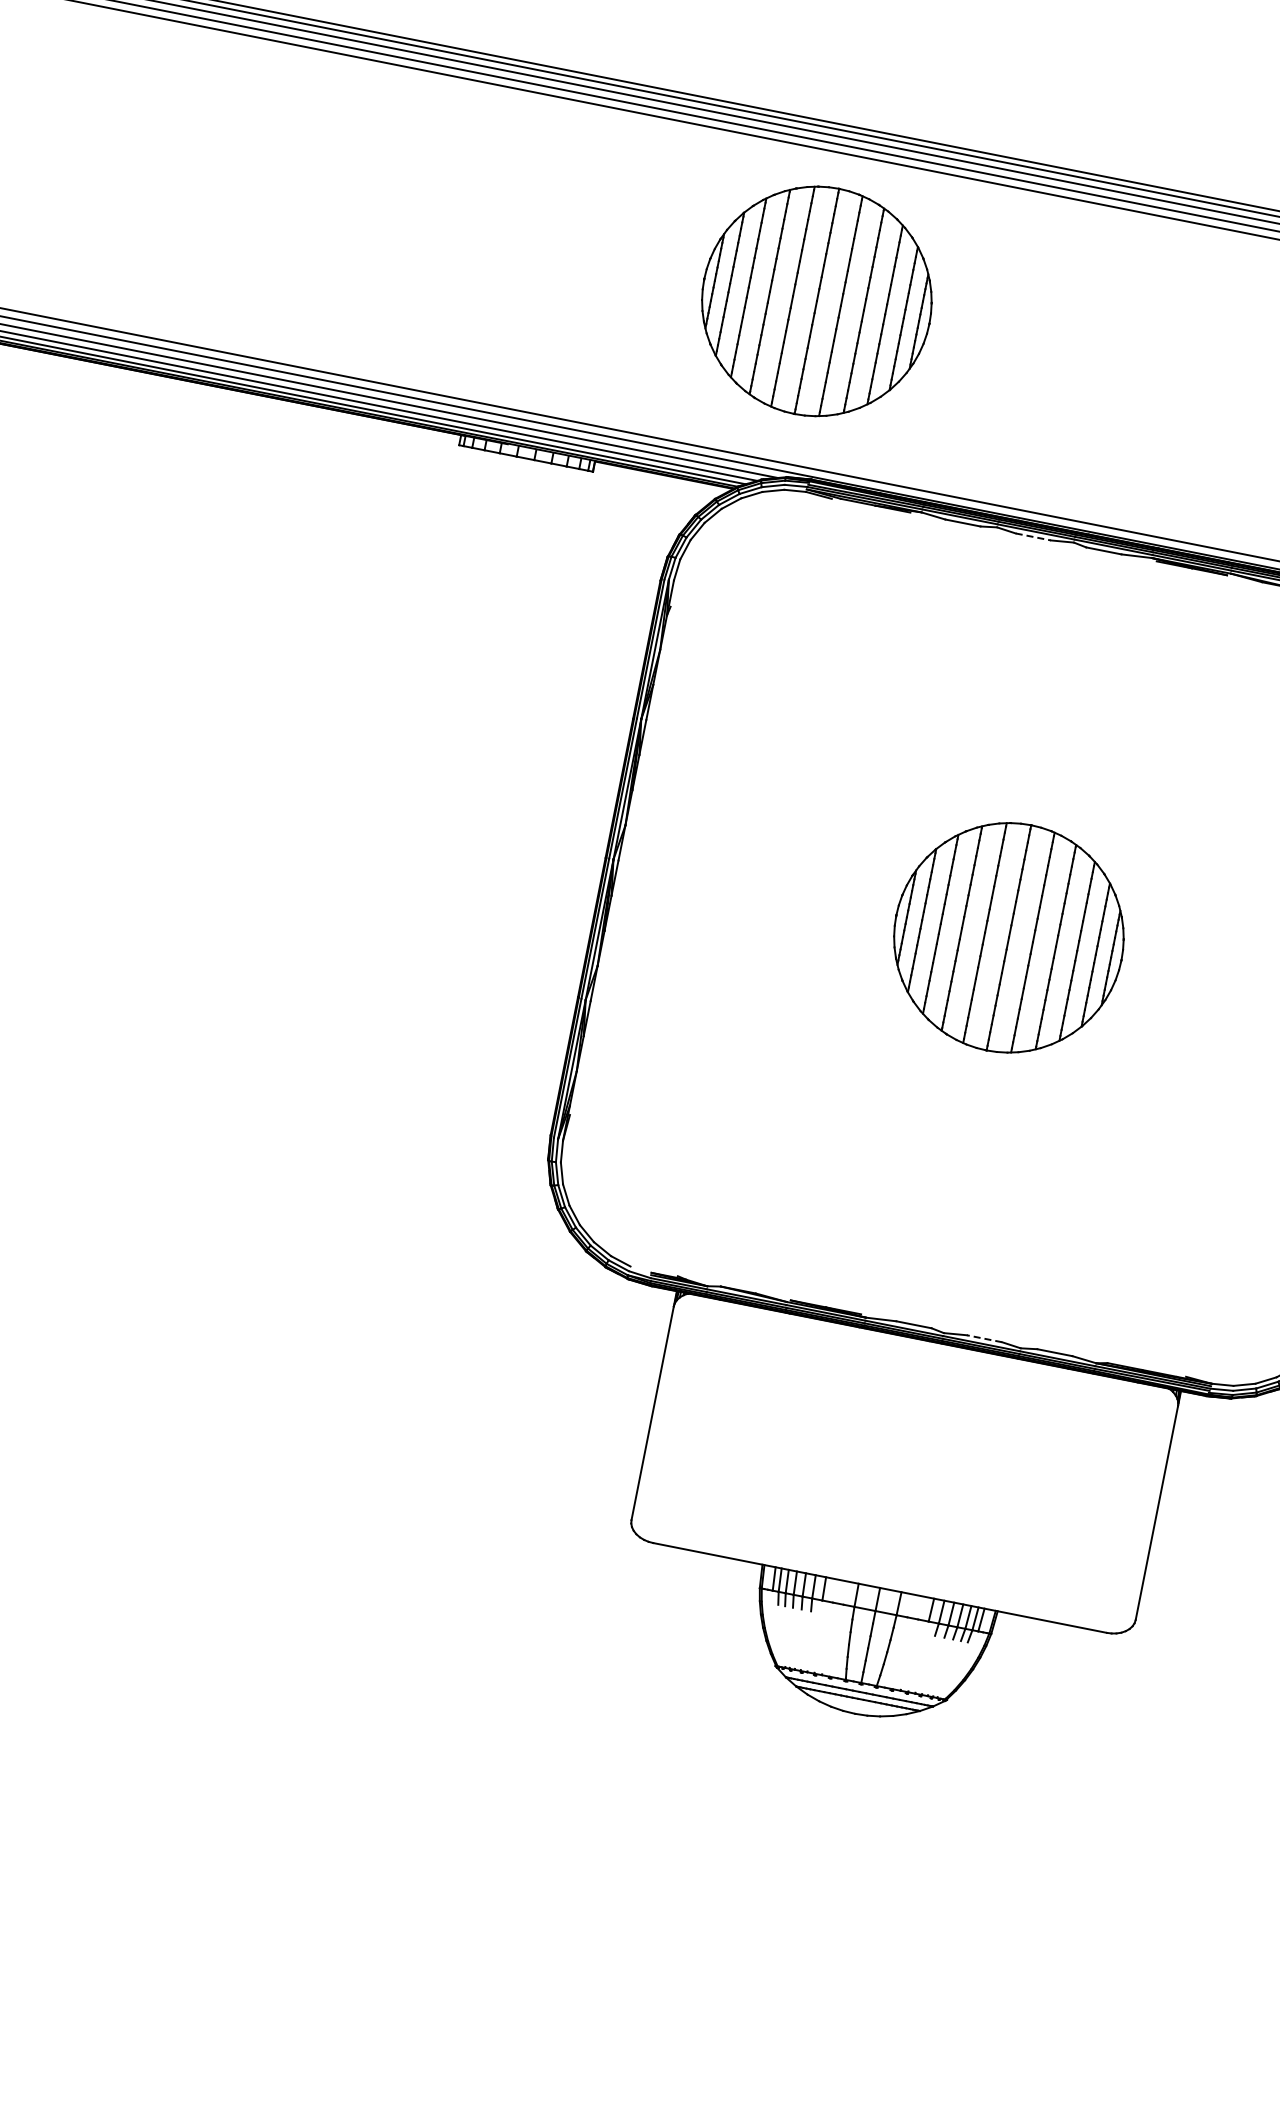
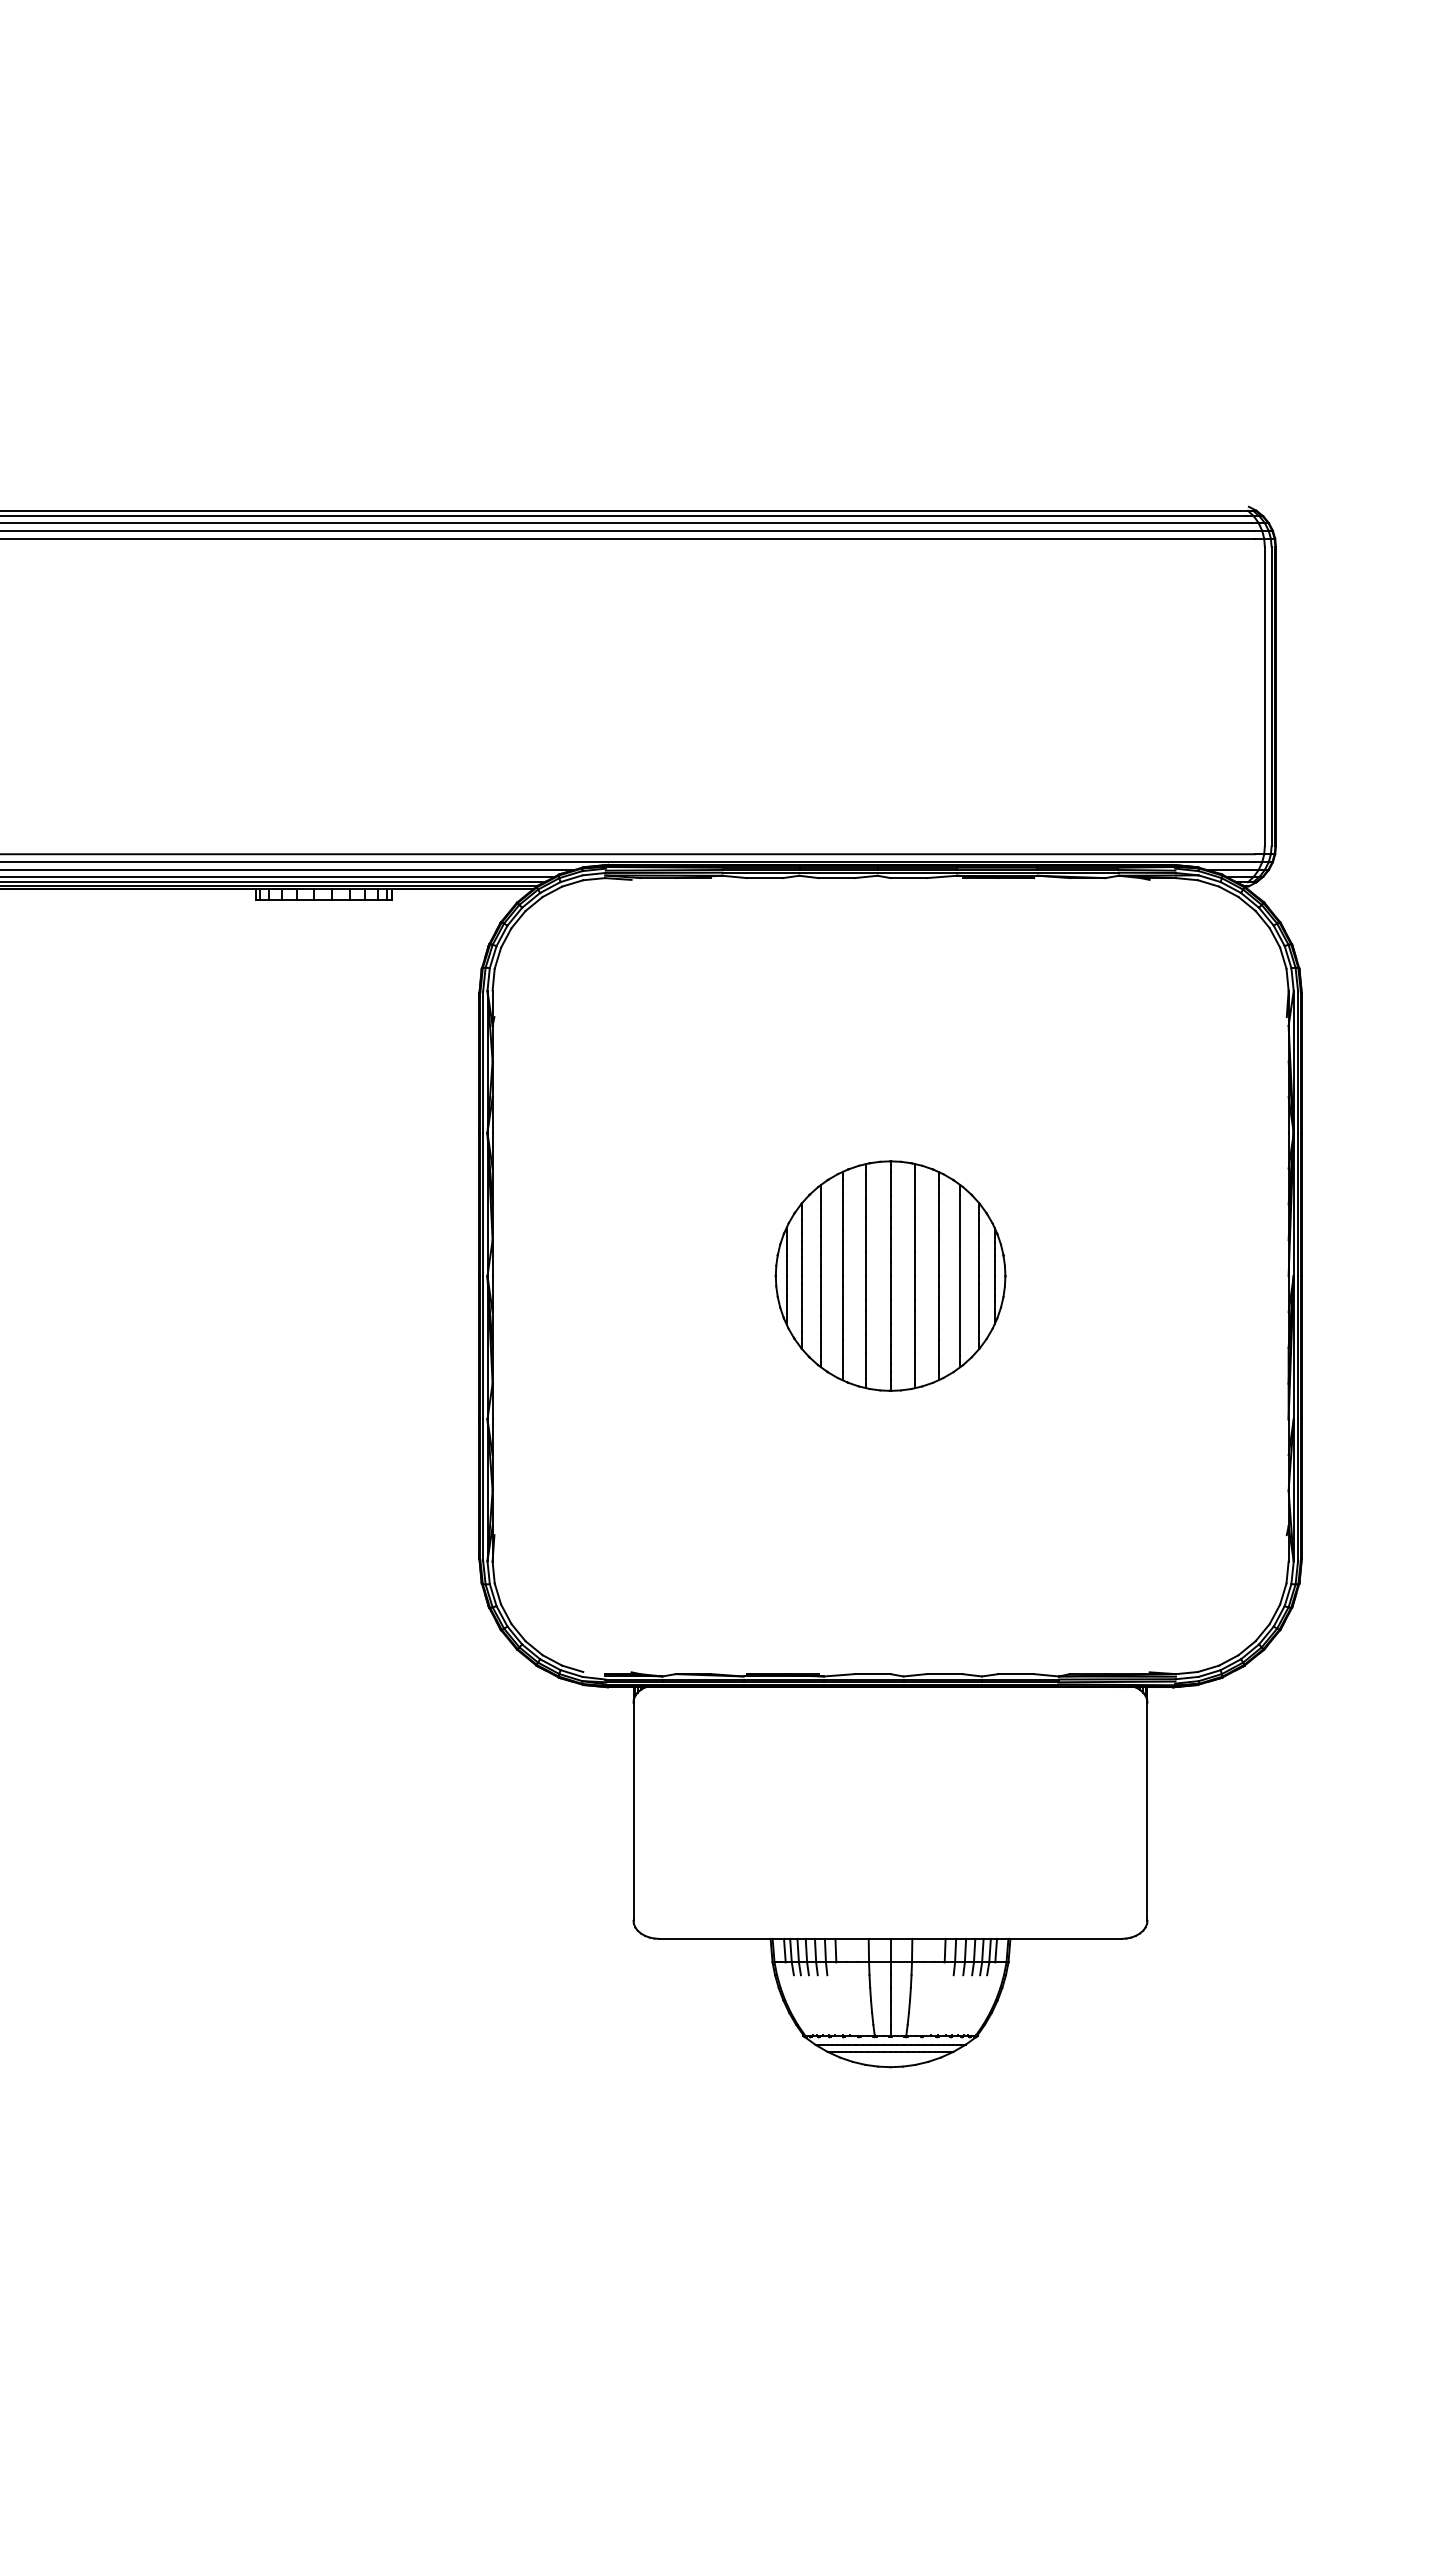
part: (816, 300) -> (578, 688), removed
line: (1033, 537) -> (836, 878), dashed -> solid
line: (984, 1339) -> (944, 1674), dashed -> solid

